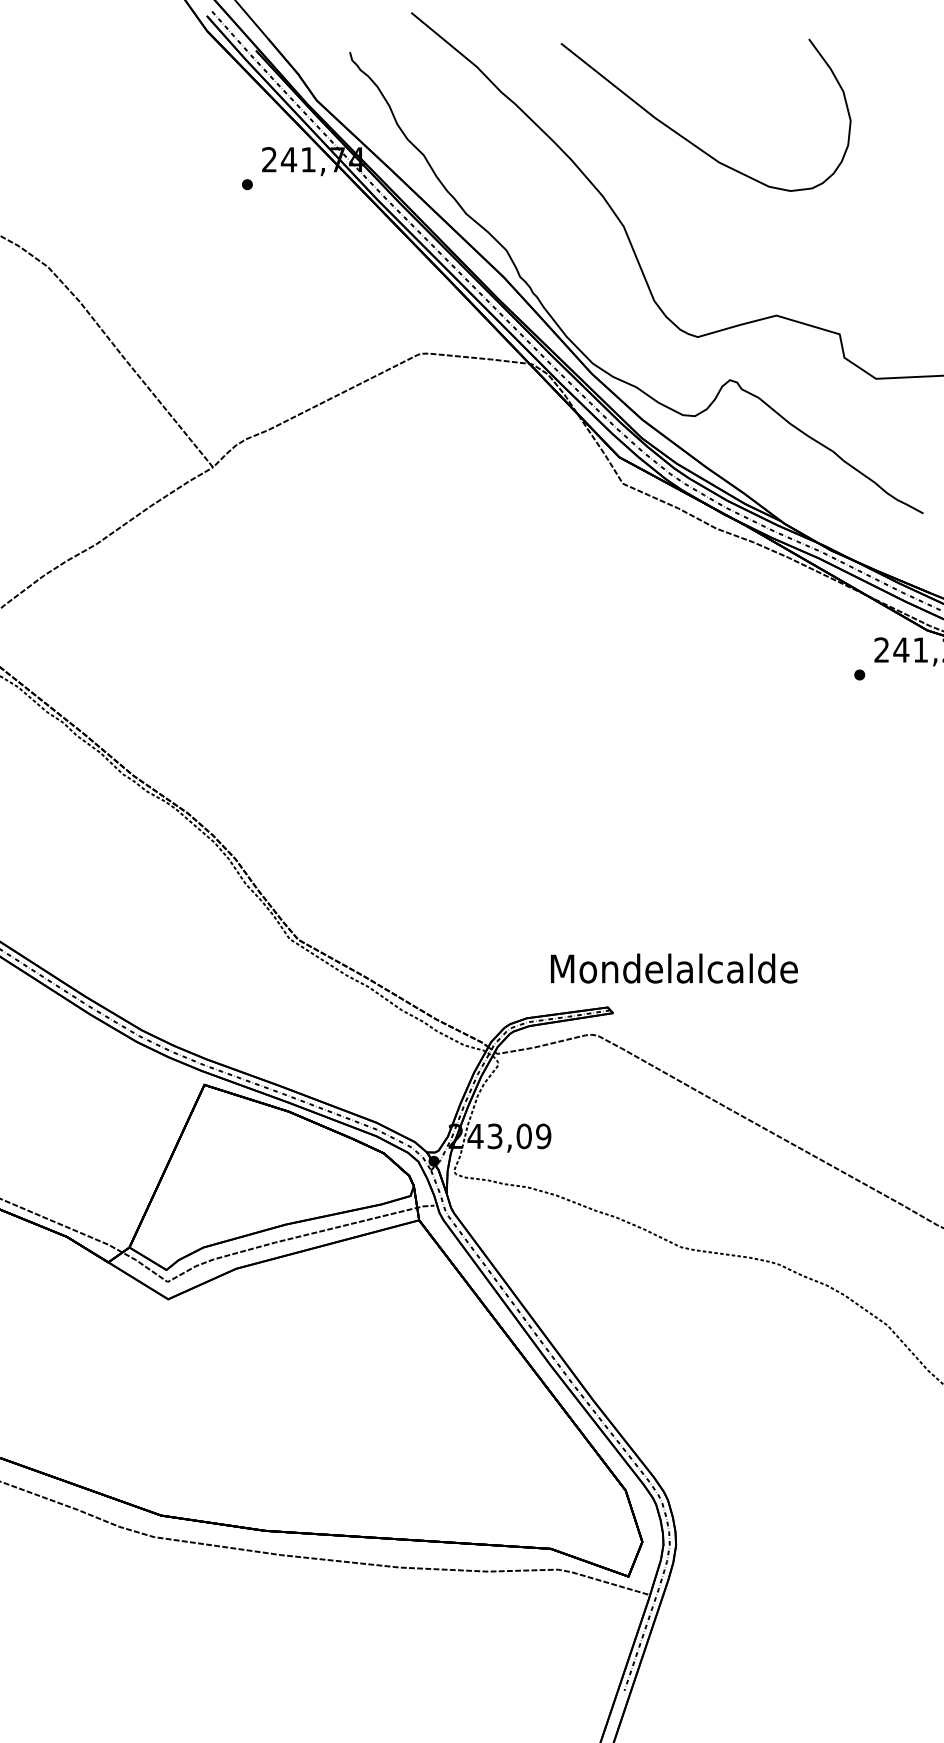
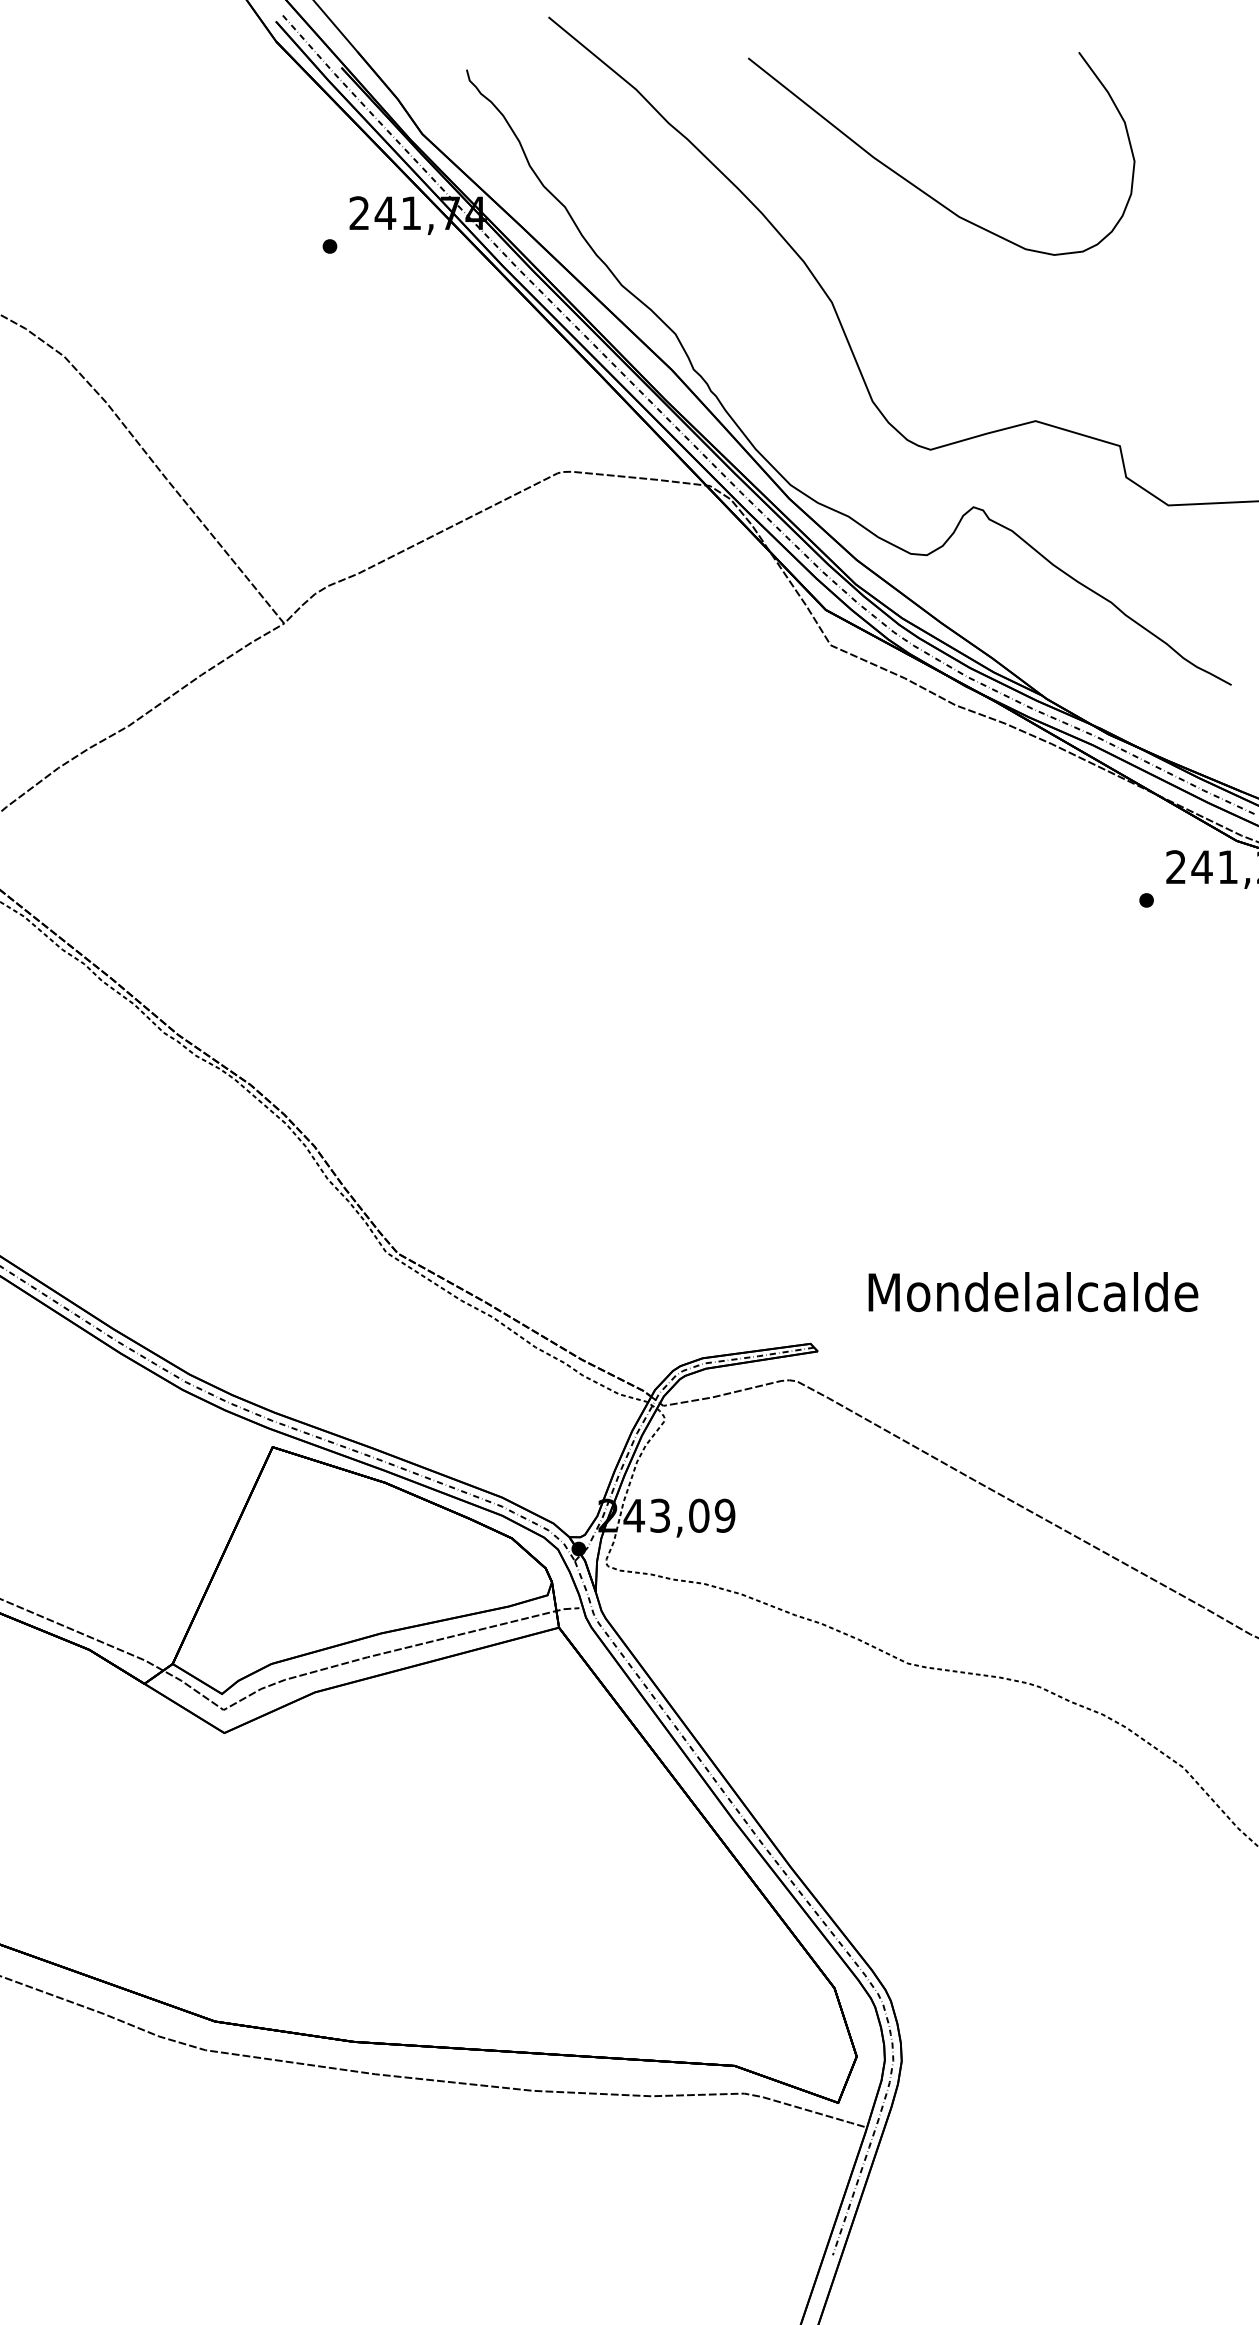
text: (674, 968) -> (1033, 1291), moved

